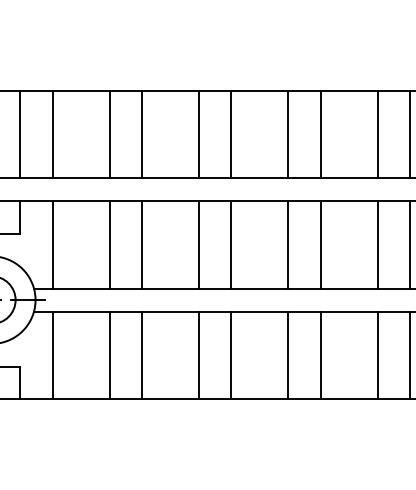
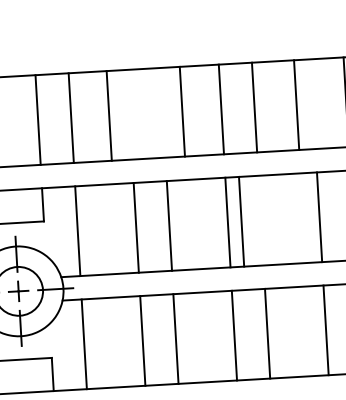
line: (109, 134) -> (109, 115), moved
line: (142, 134) -> (182, 111), moved
line: (288, 134) -> (296, 104), moved
line: (231, 244) -> (241, 221), moved

